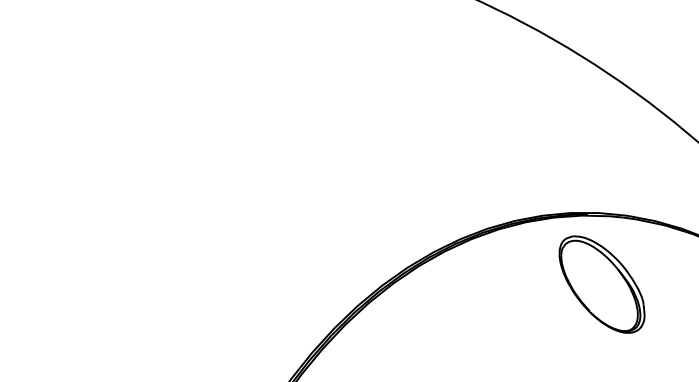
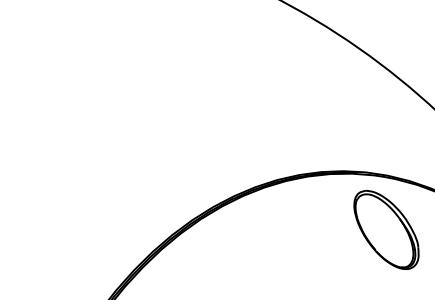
part: (601, 284) -> (386, 229), moved

